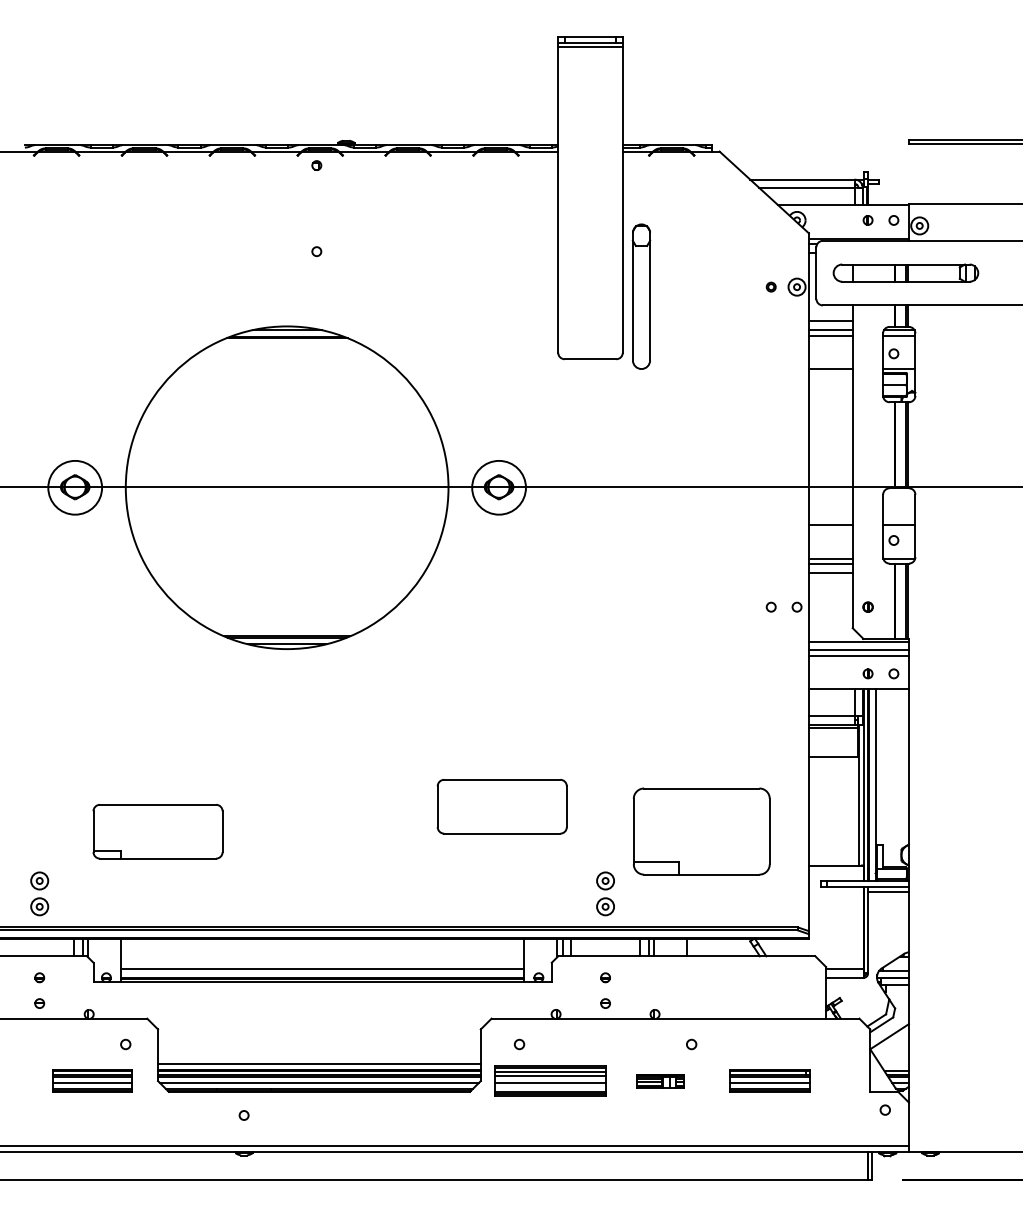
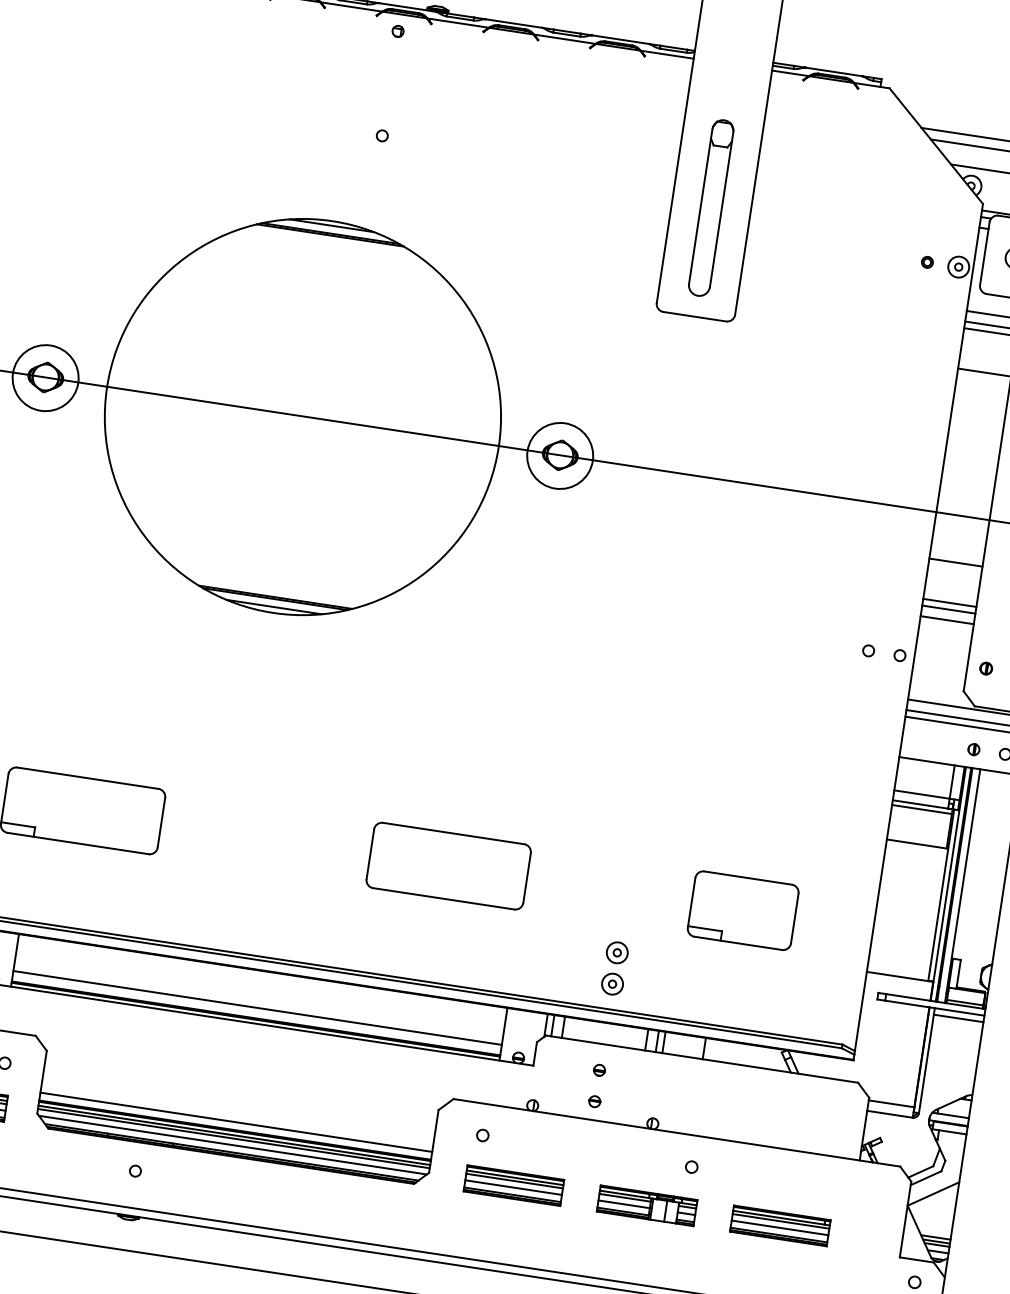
part: (641, 296) -> (711, 207), moved
part: (501, 806) -> (447, 865), moved
part: (701, 831) -> (742, 910), size x0.62
part: (550, 1080) -> (513, 1184), size x0.71
part: (660, 1080) -> (647, 1205), size x1.67

